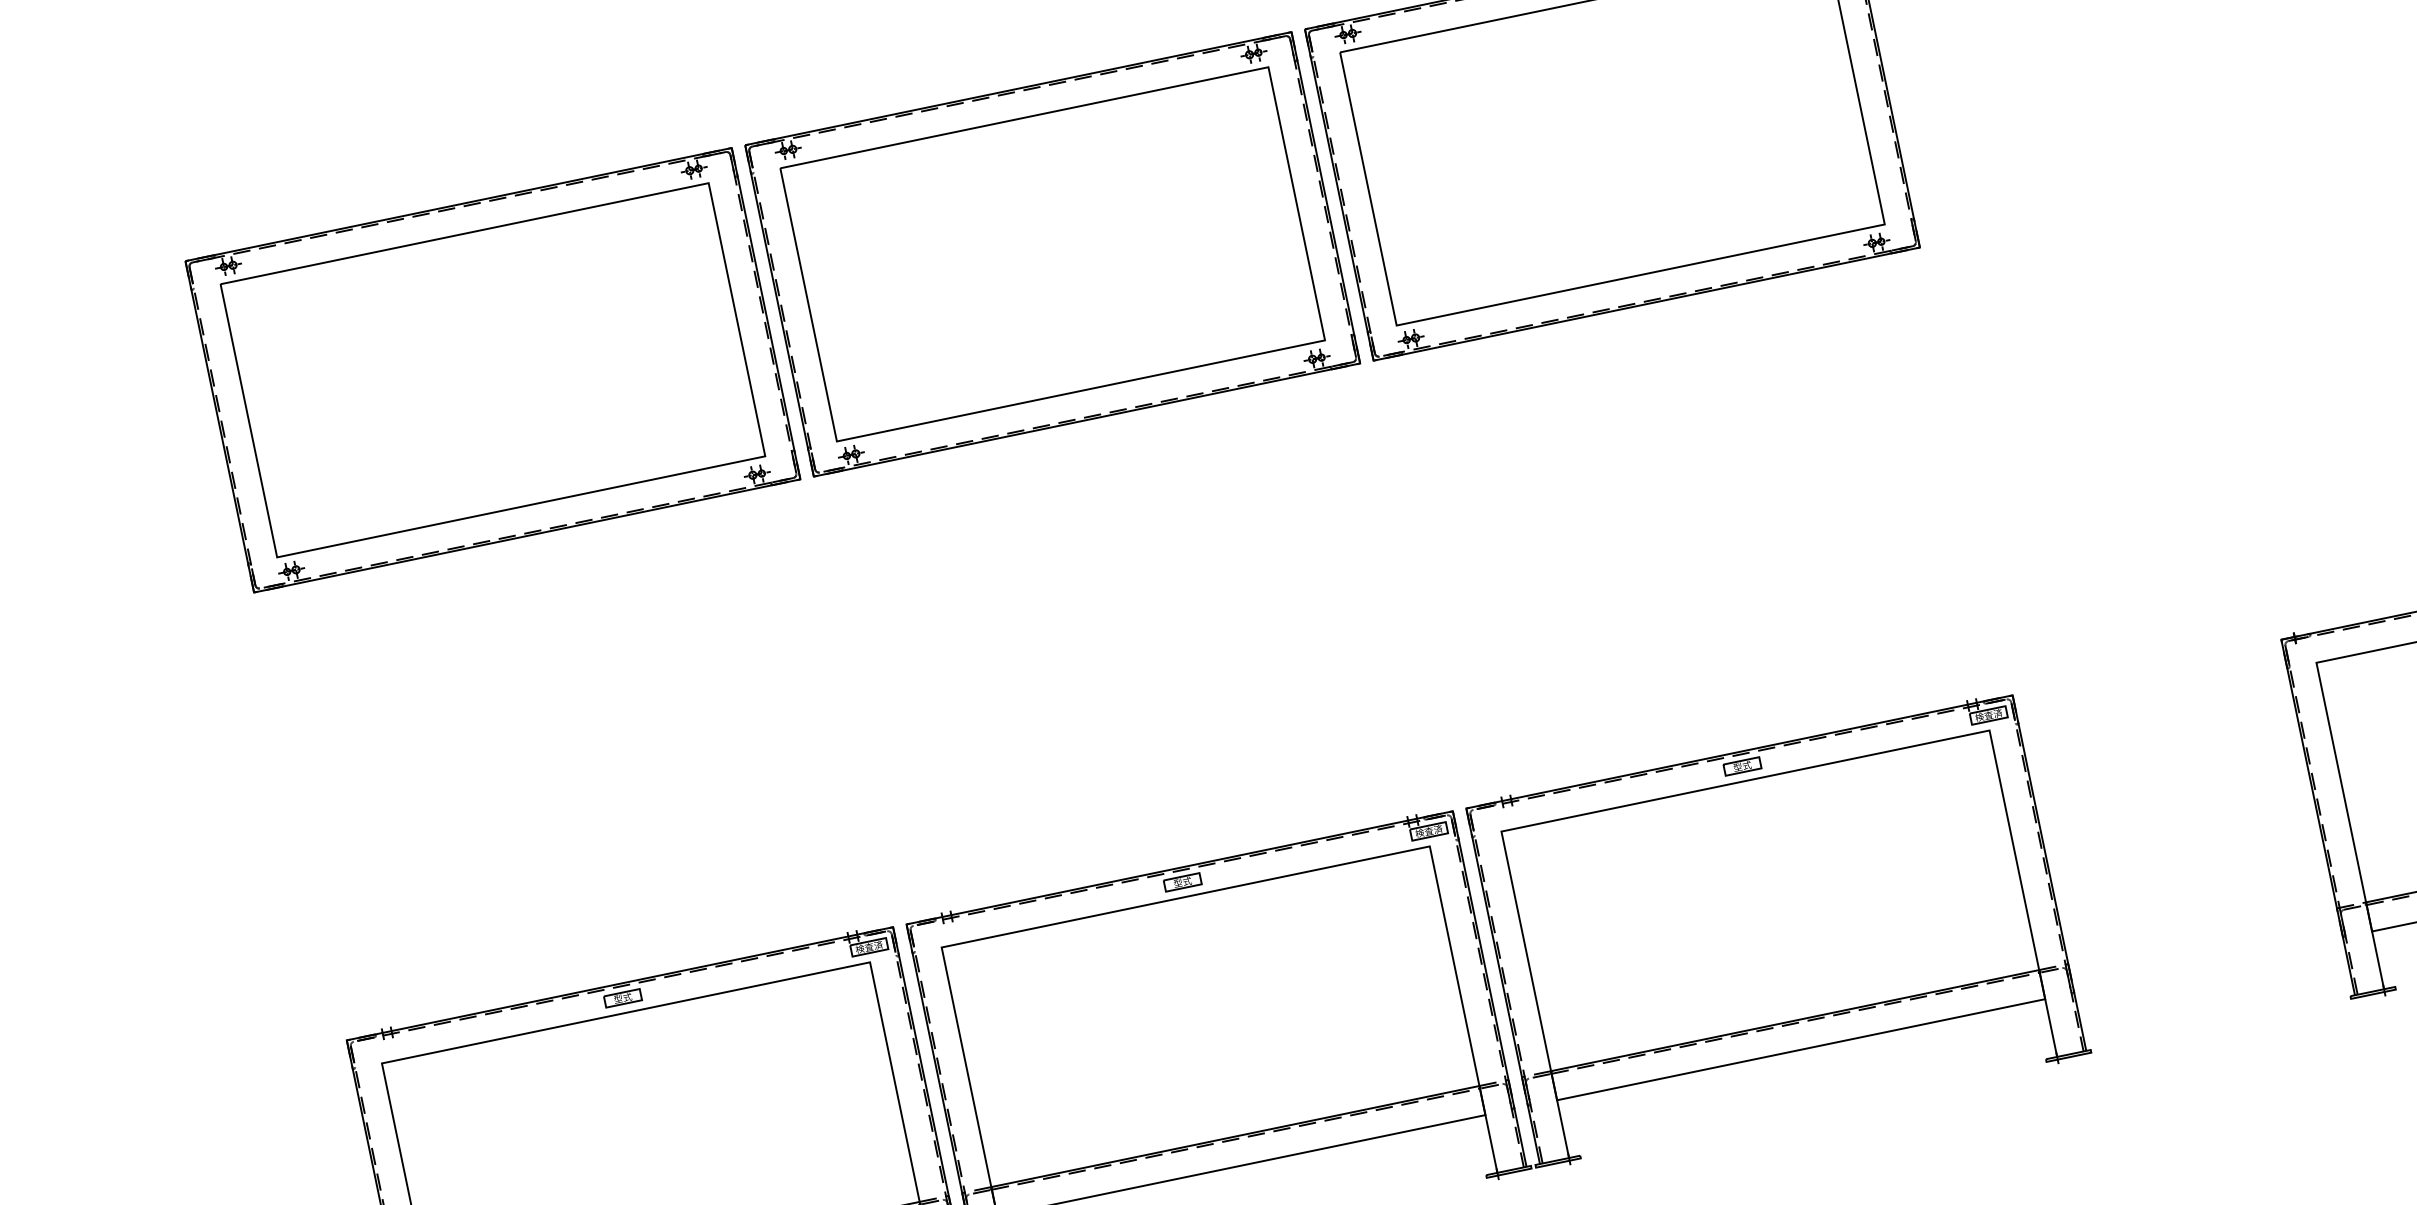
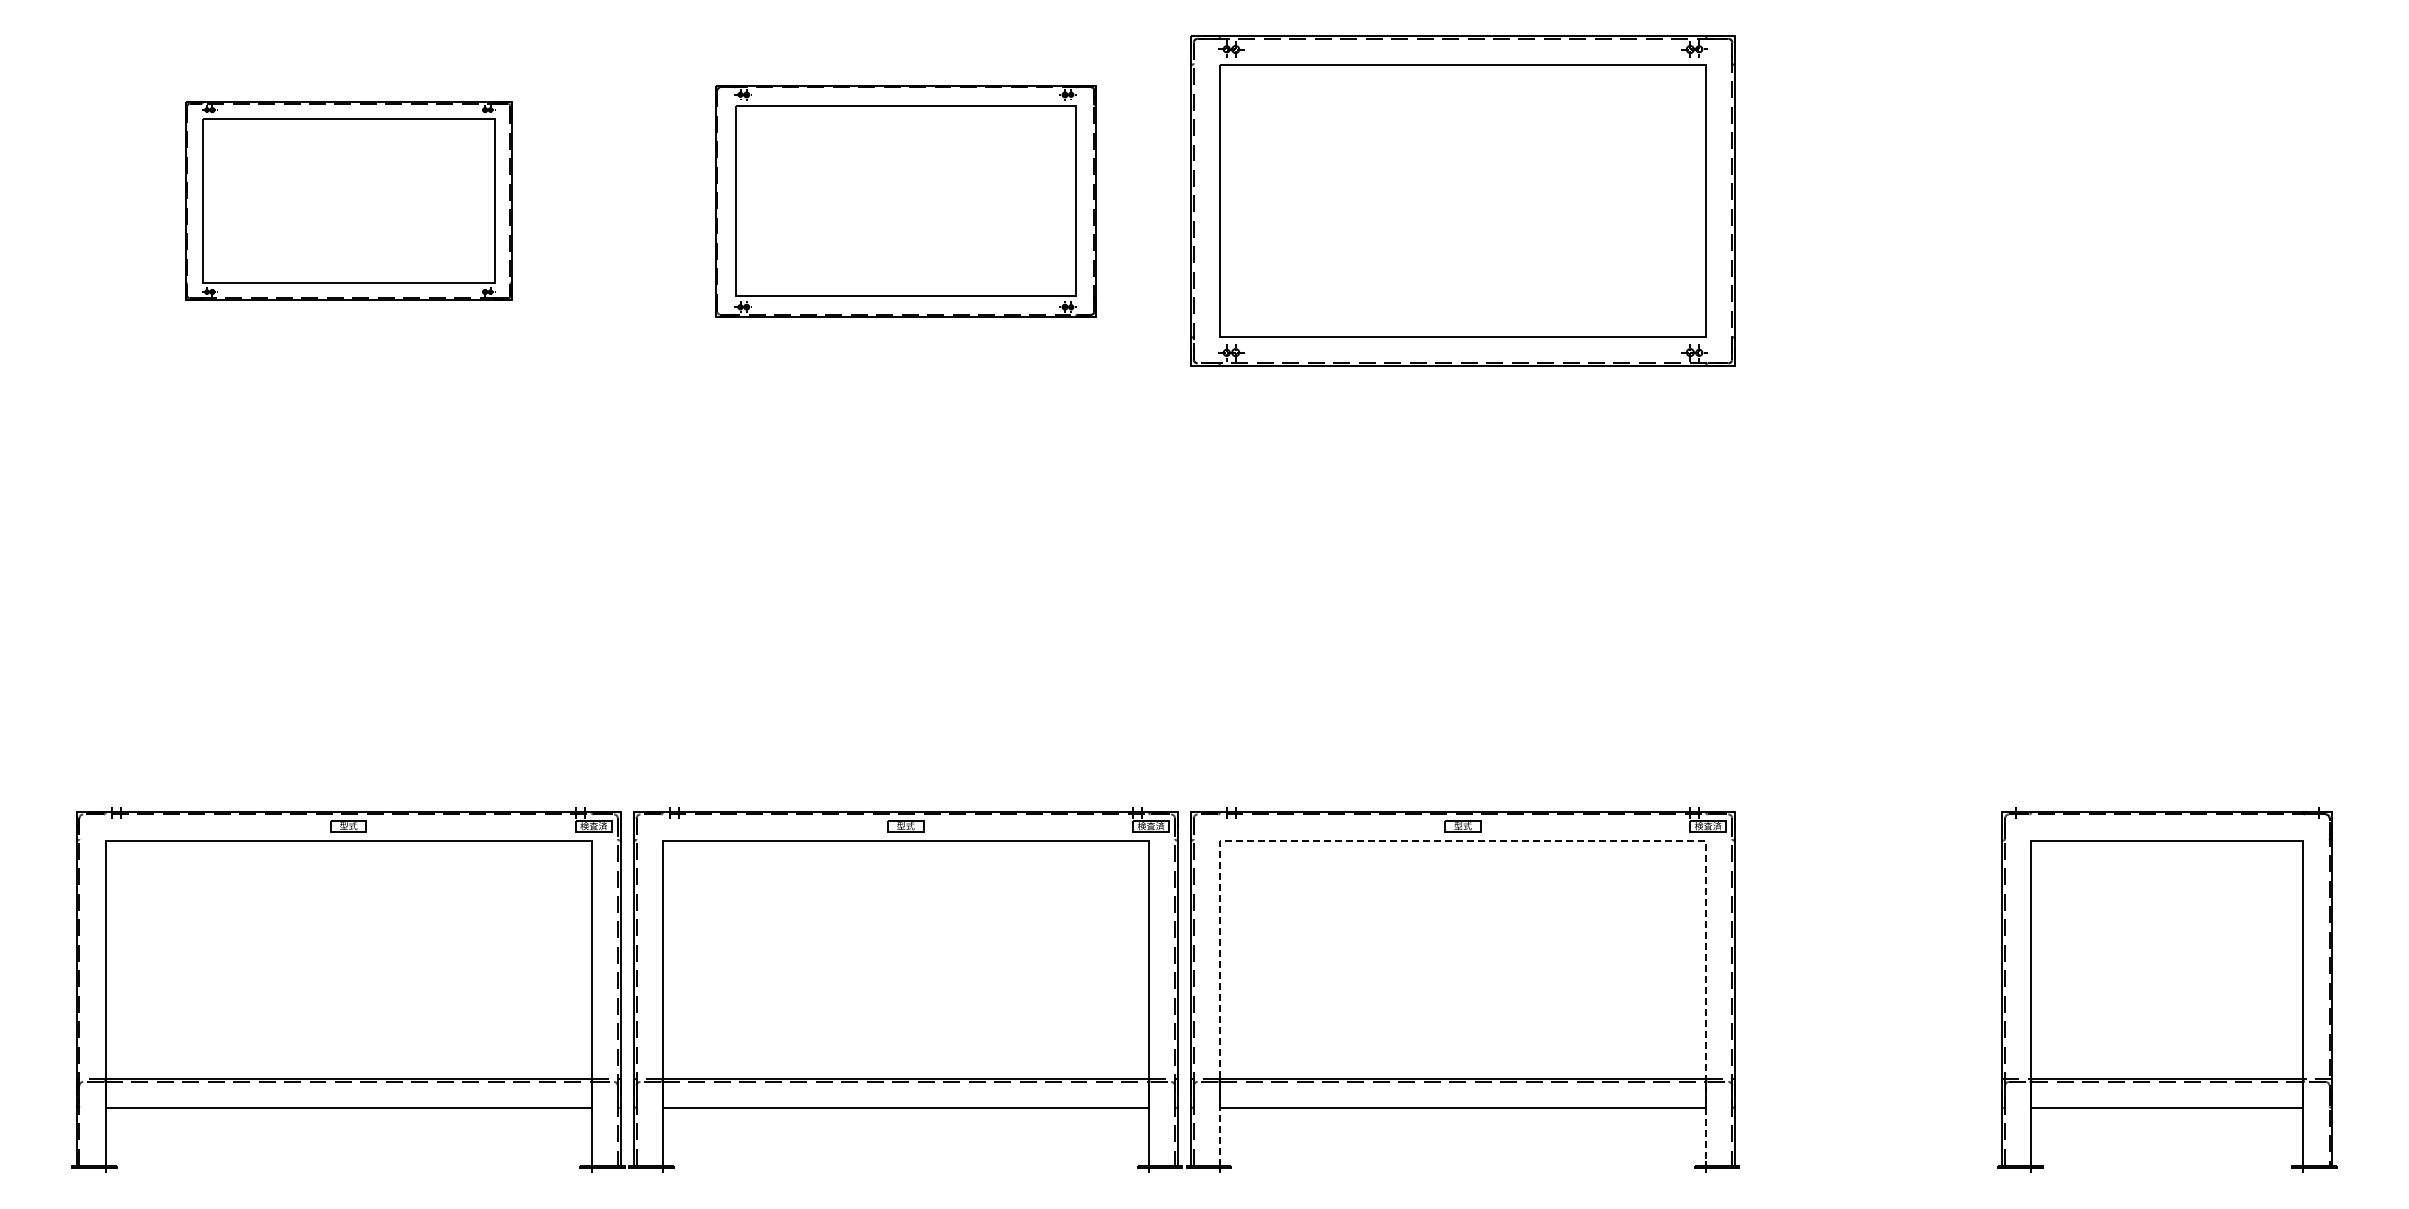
part: (1052, 253) -> (905, 200), size x0.7
part: (492, 369) -> (348, 200), size x0.6
line: (1745, 780) -> (1463, 840), solid -> dashed

